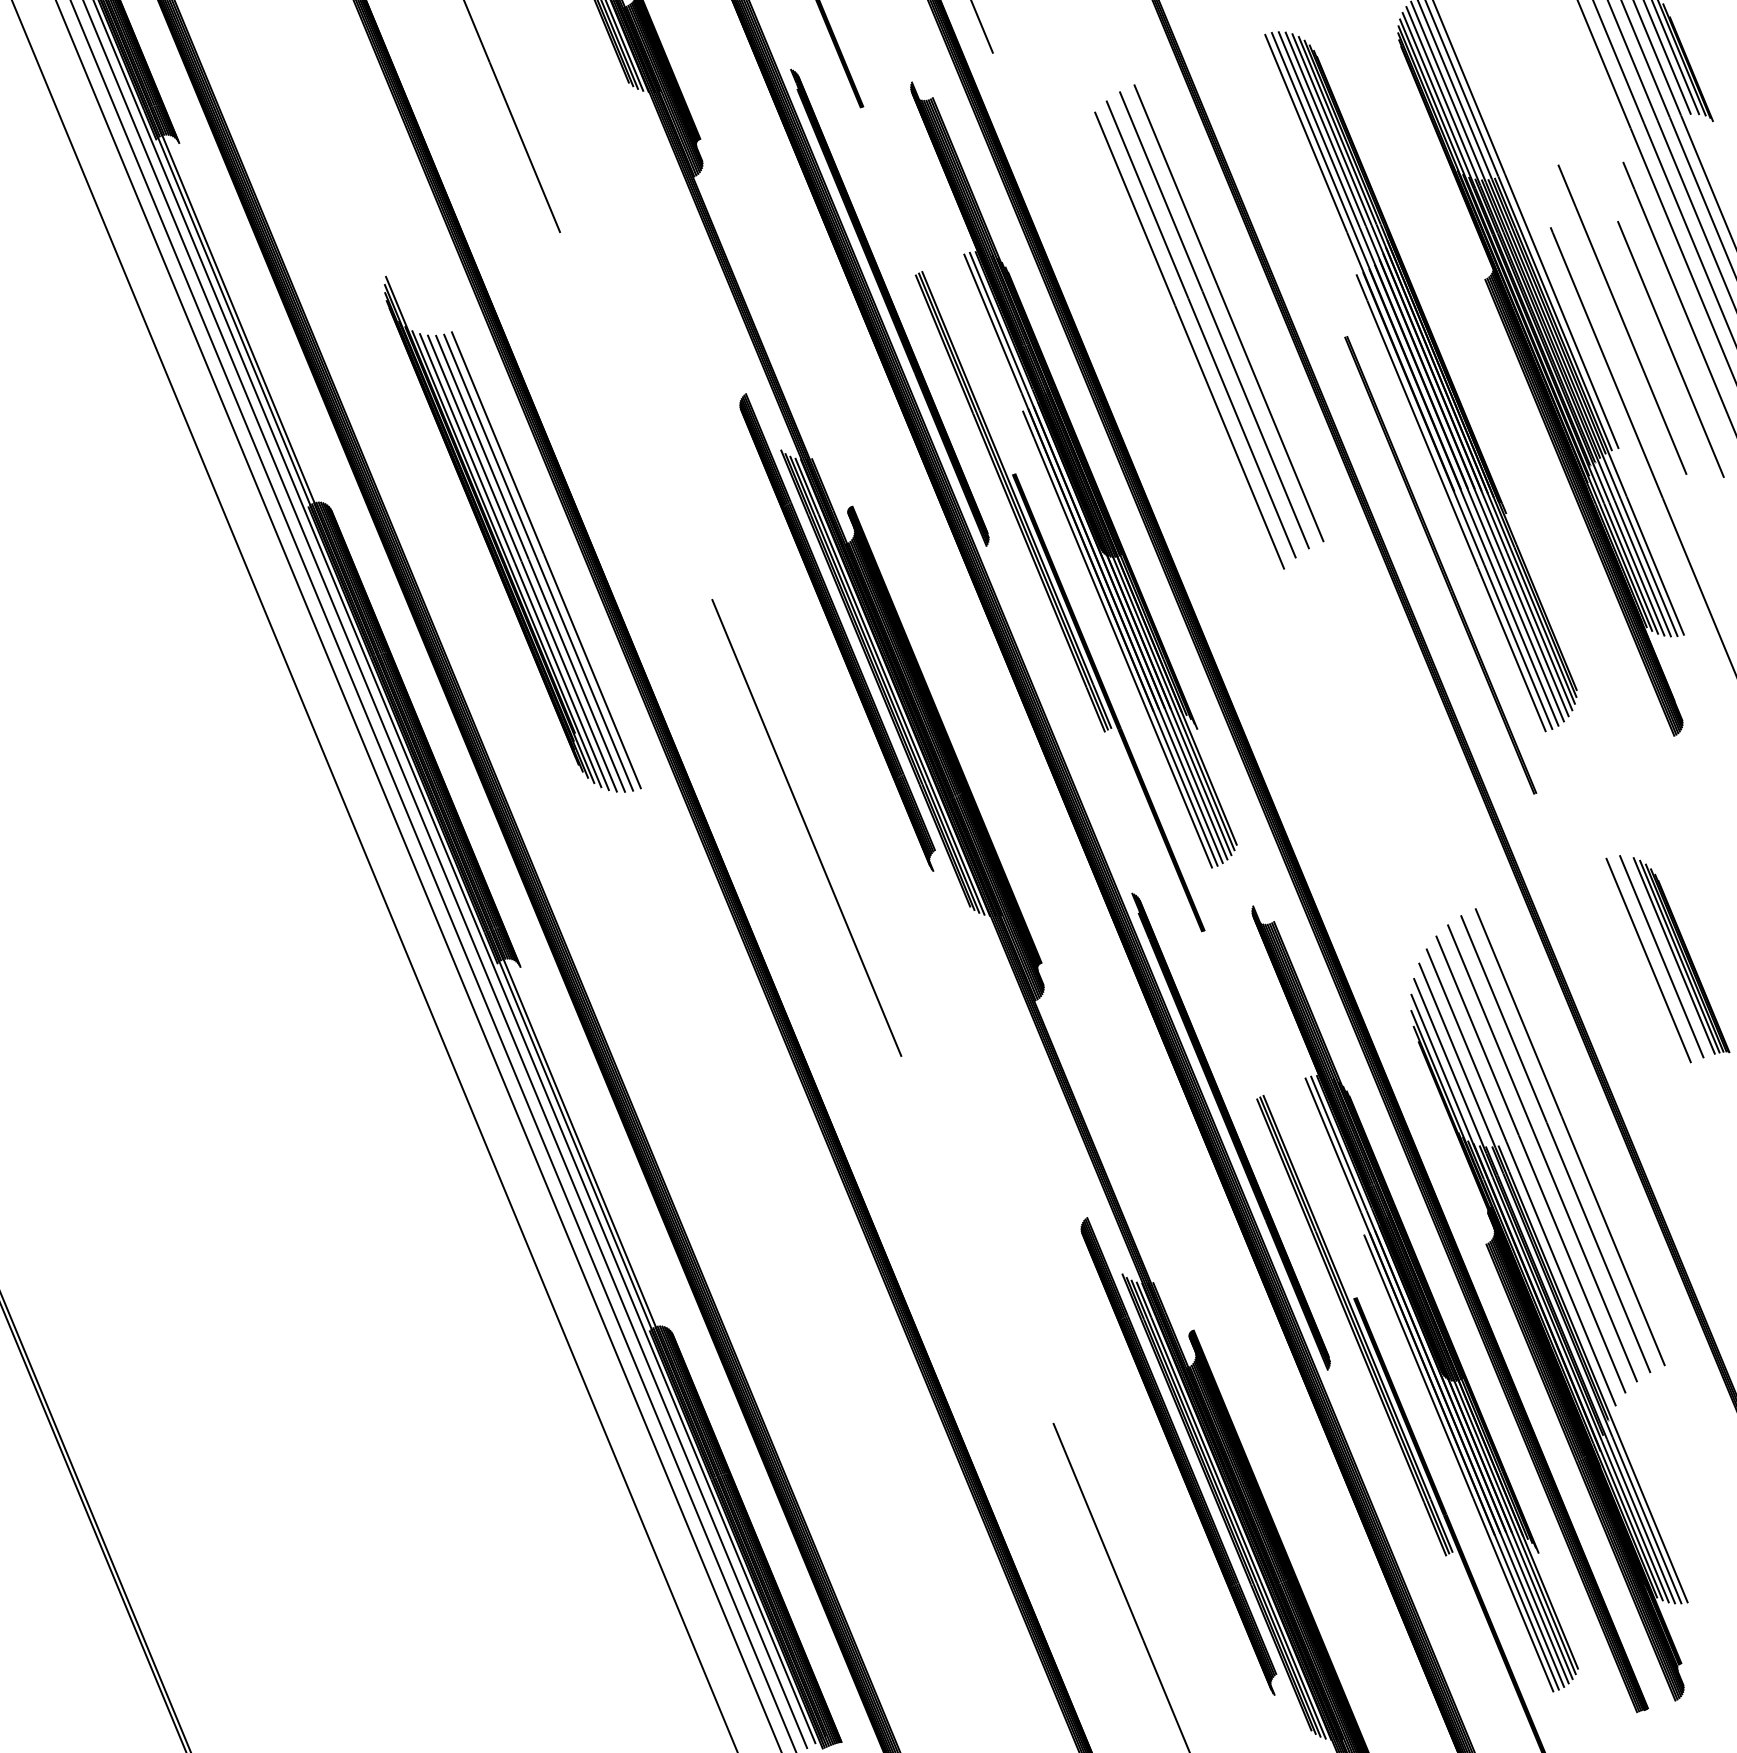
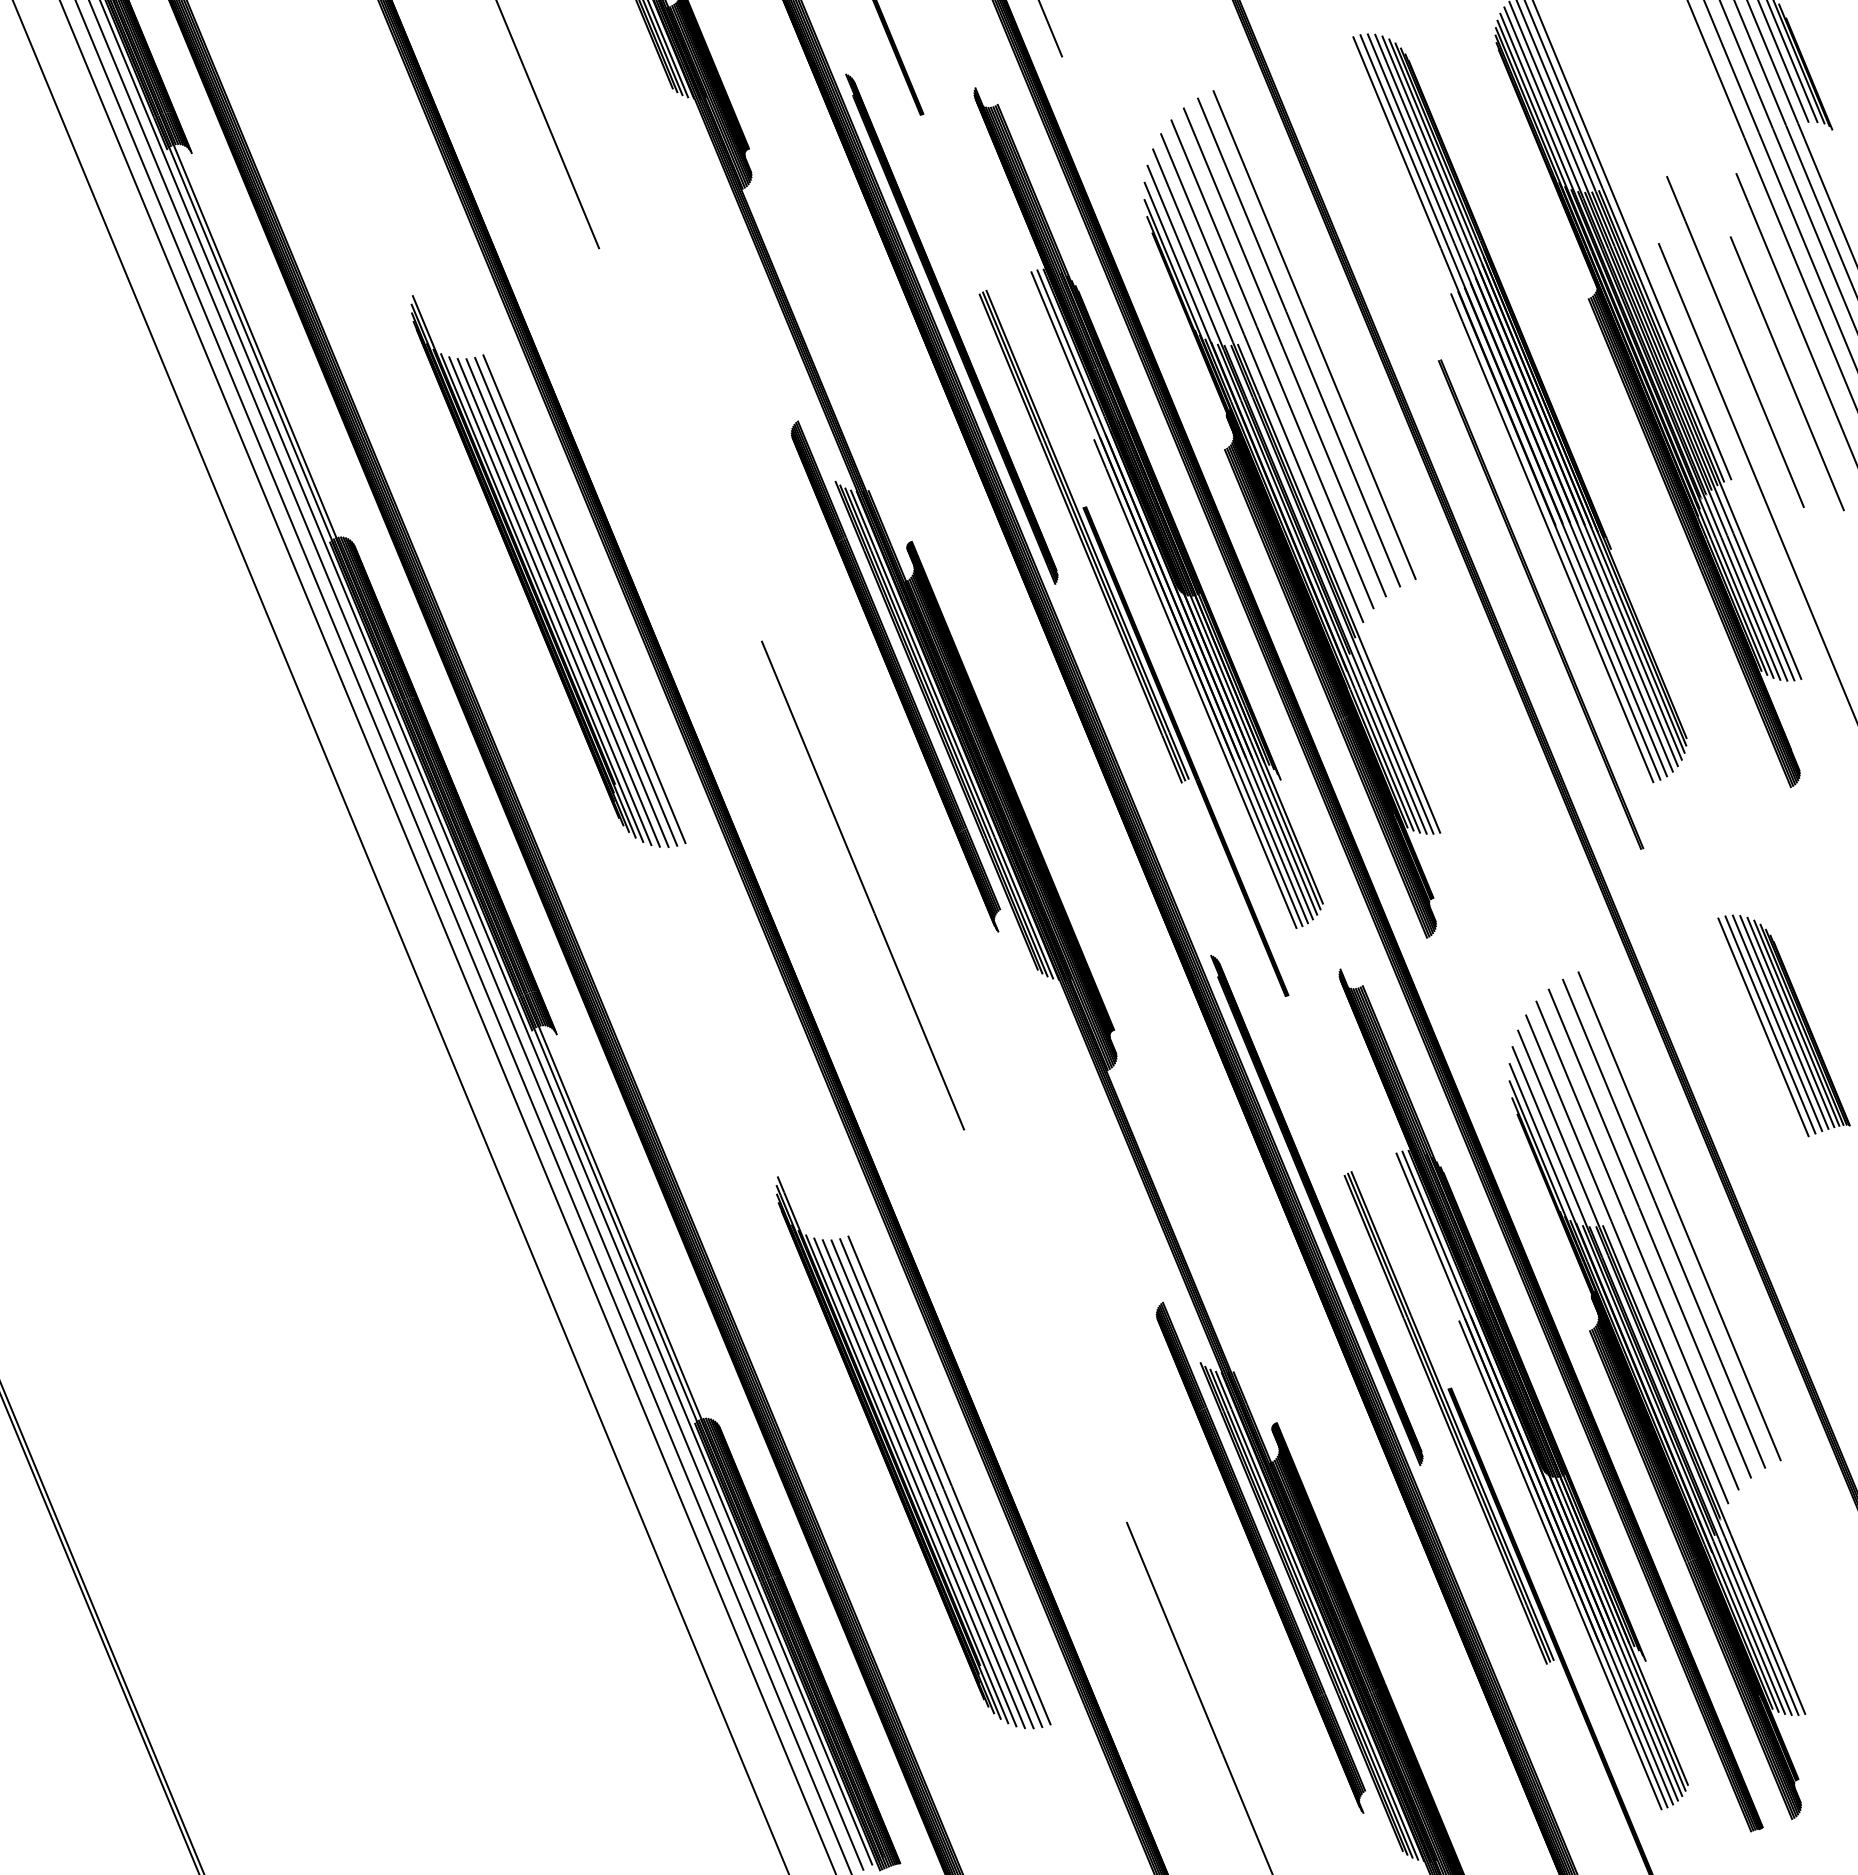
part: (1208, 500) -> (1292, 535), added
line: (1667, 955) -> (1783, 1022), added
line: (1655, 957) -> (1770, 1024), added
part: (854, 1357) -> (913, 1452), added

